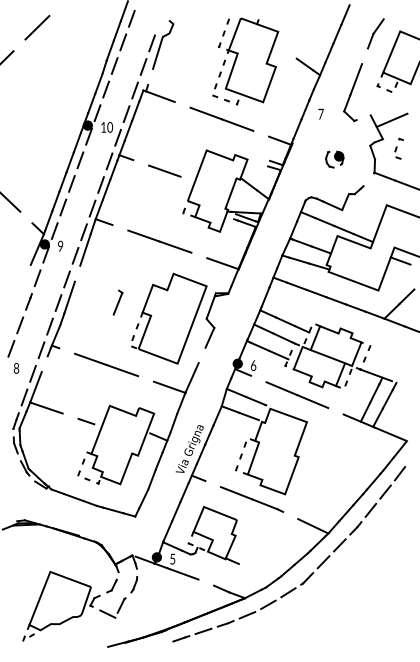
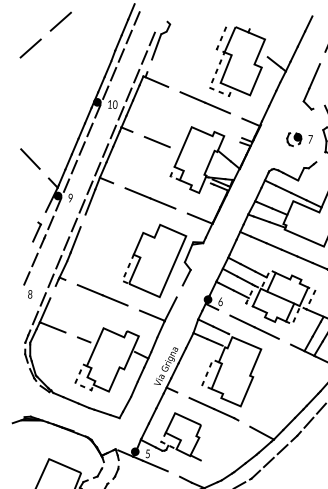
part: (245, 61) -> (237, 61), moved
text: (320, 113) -> (310, 138), moved
part: (117, 302) -> (36, 231), moved

